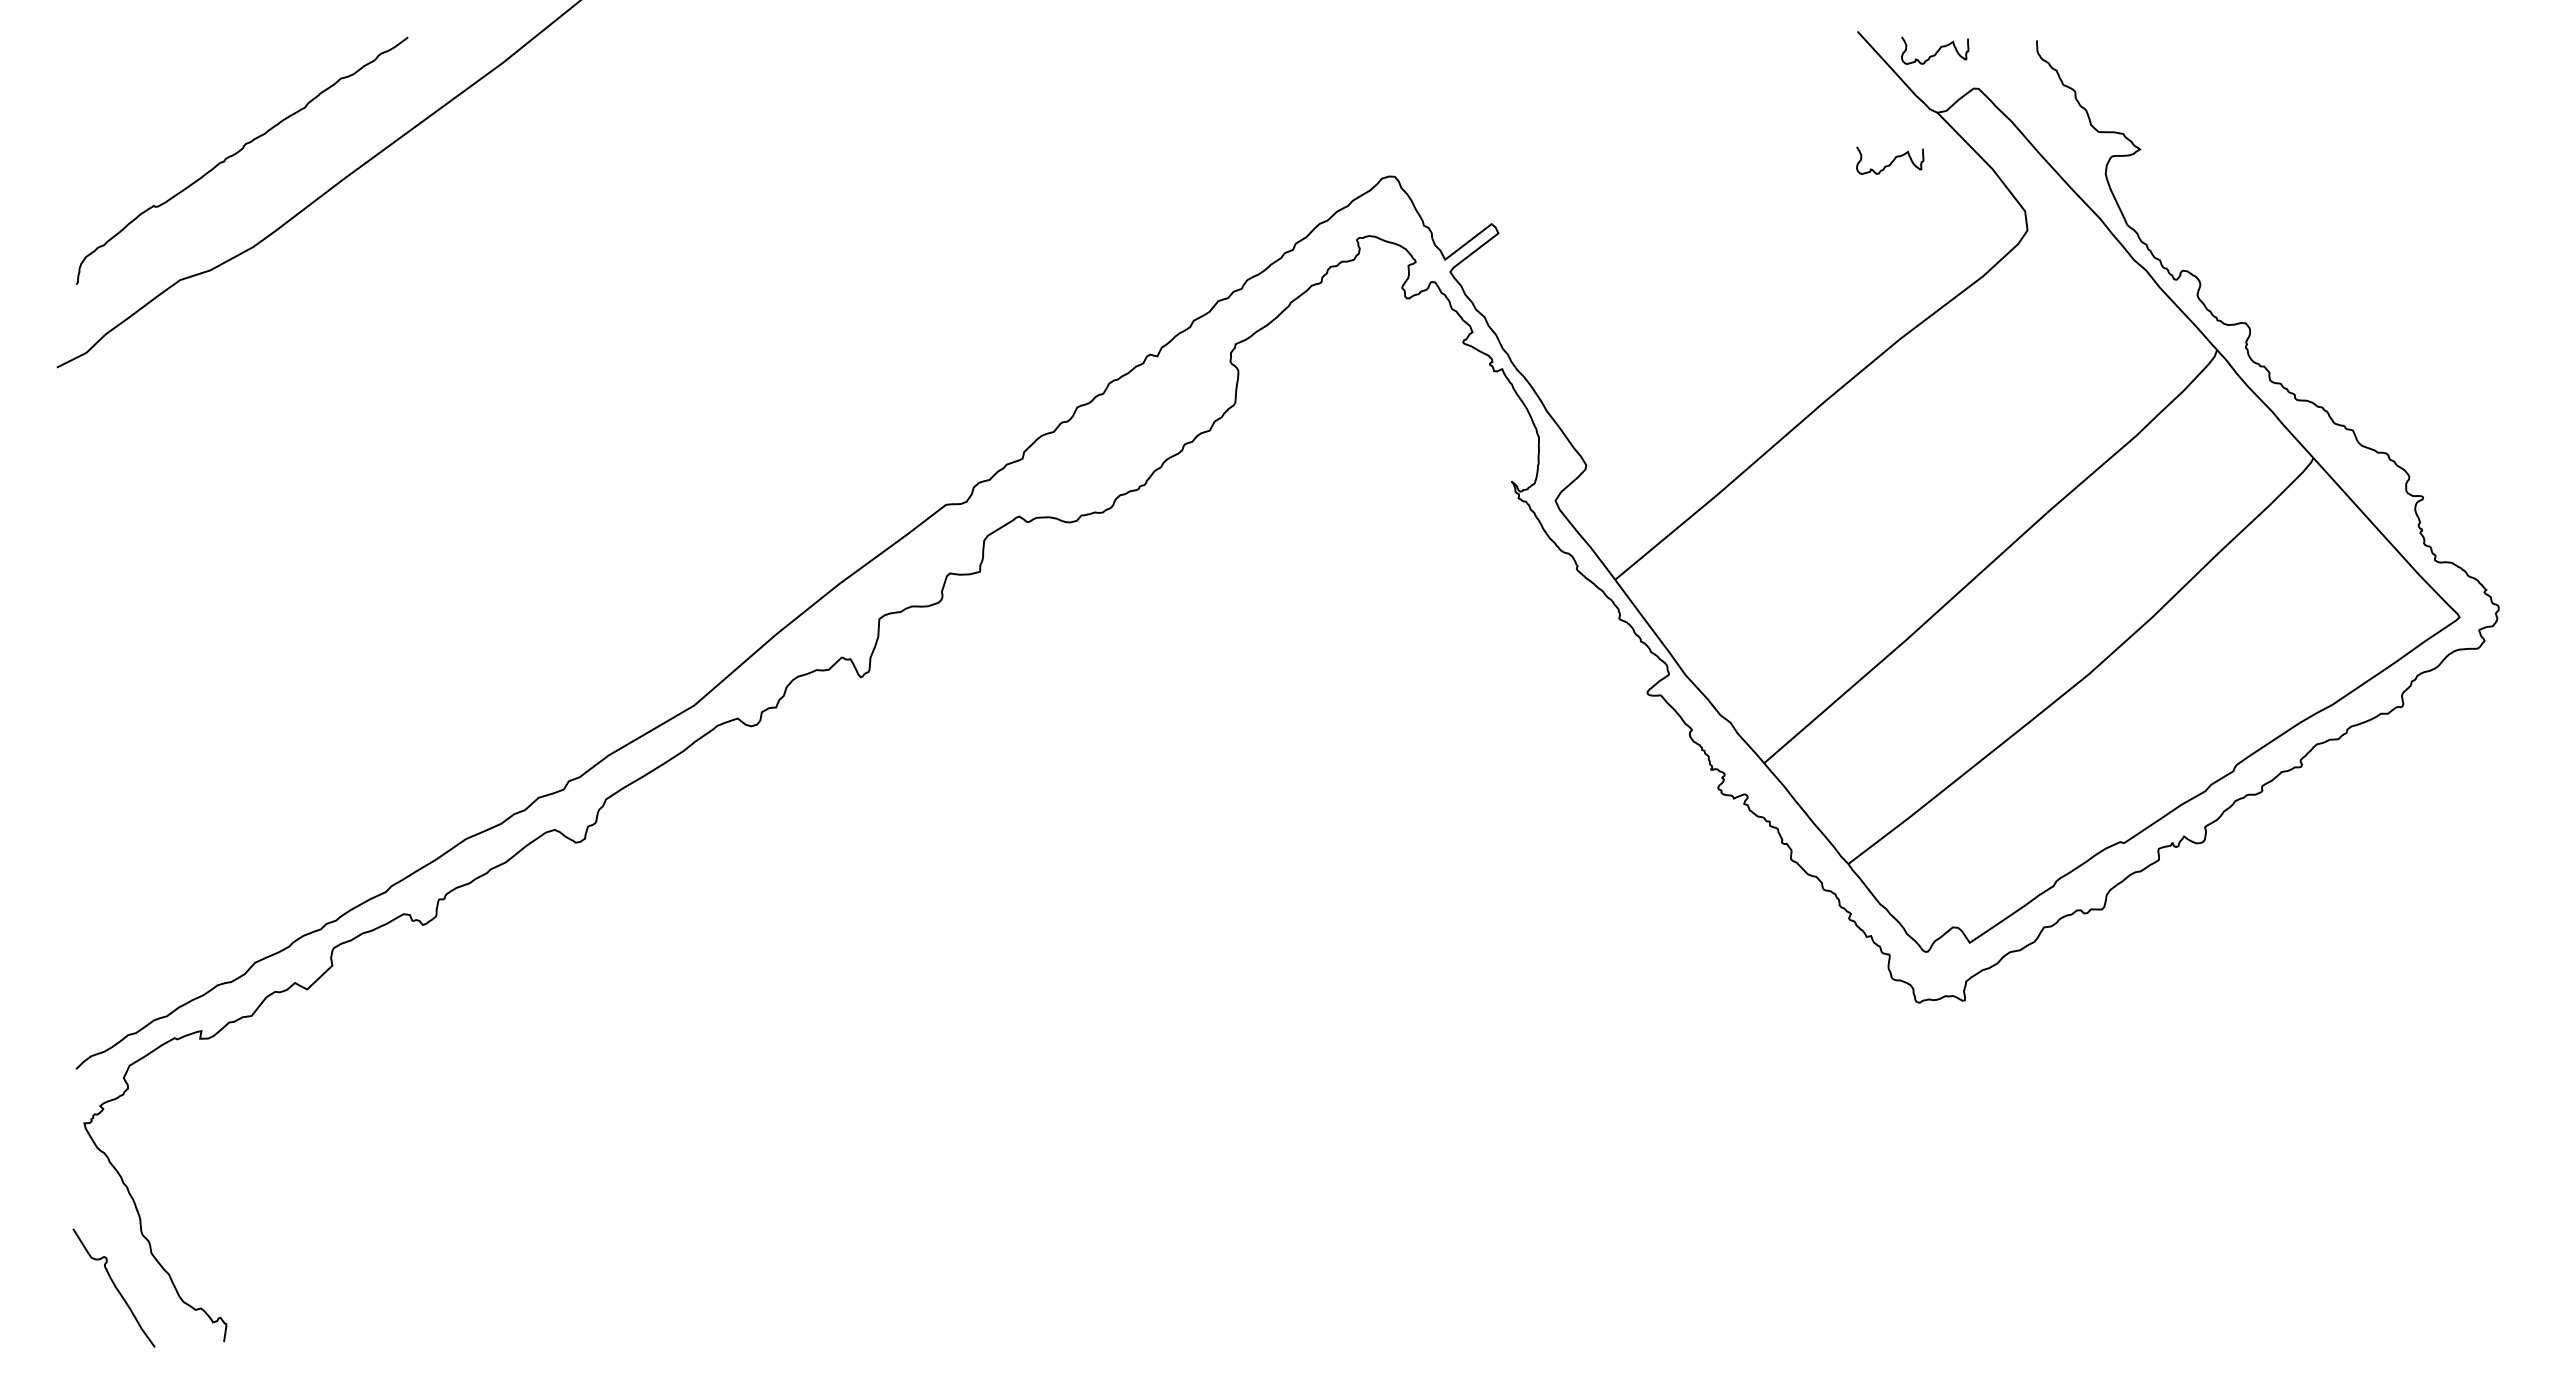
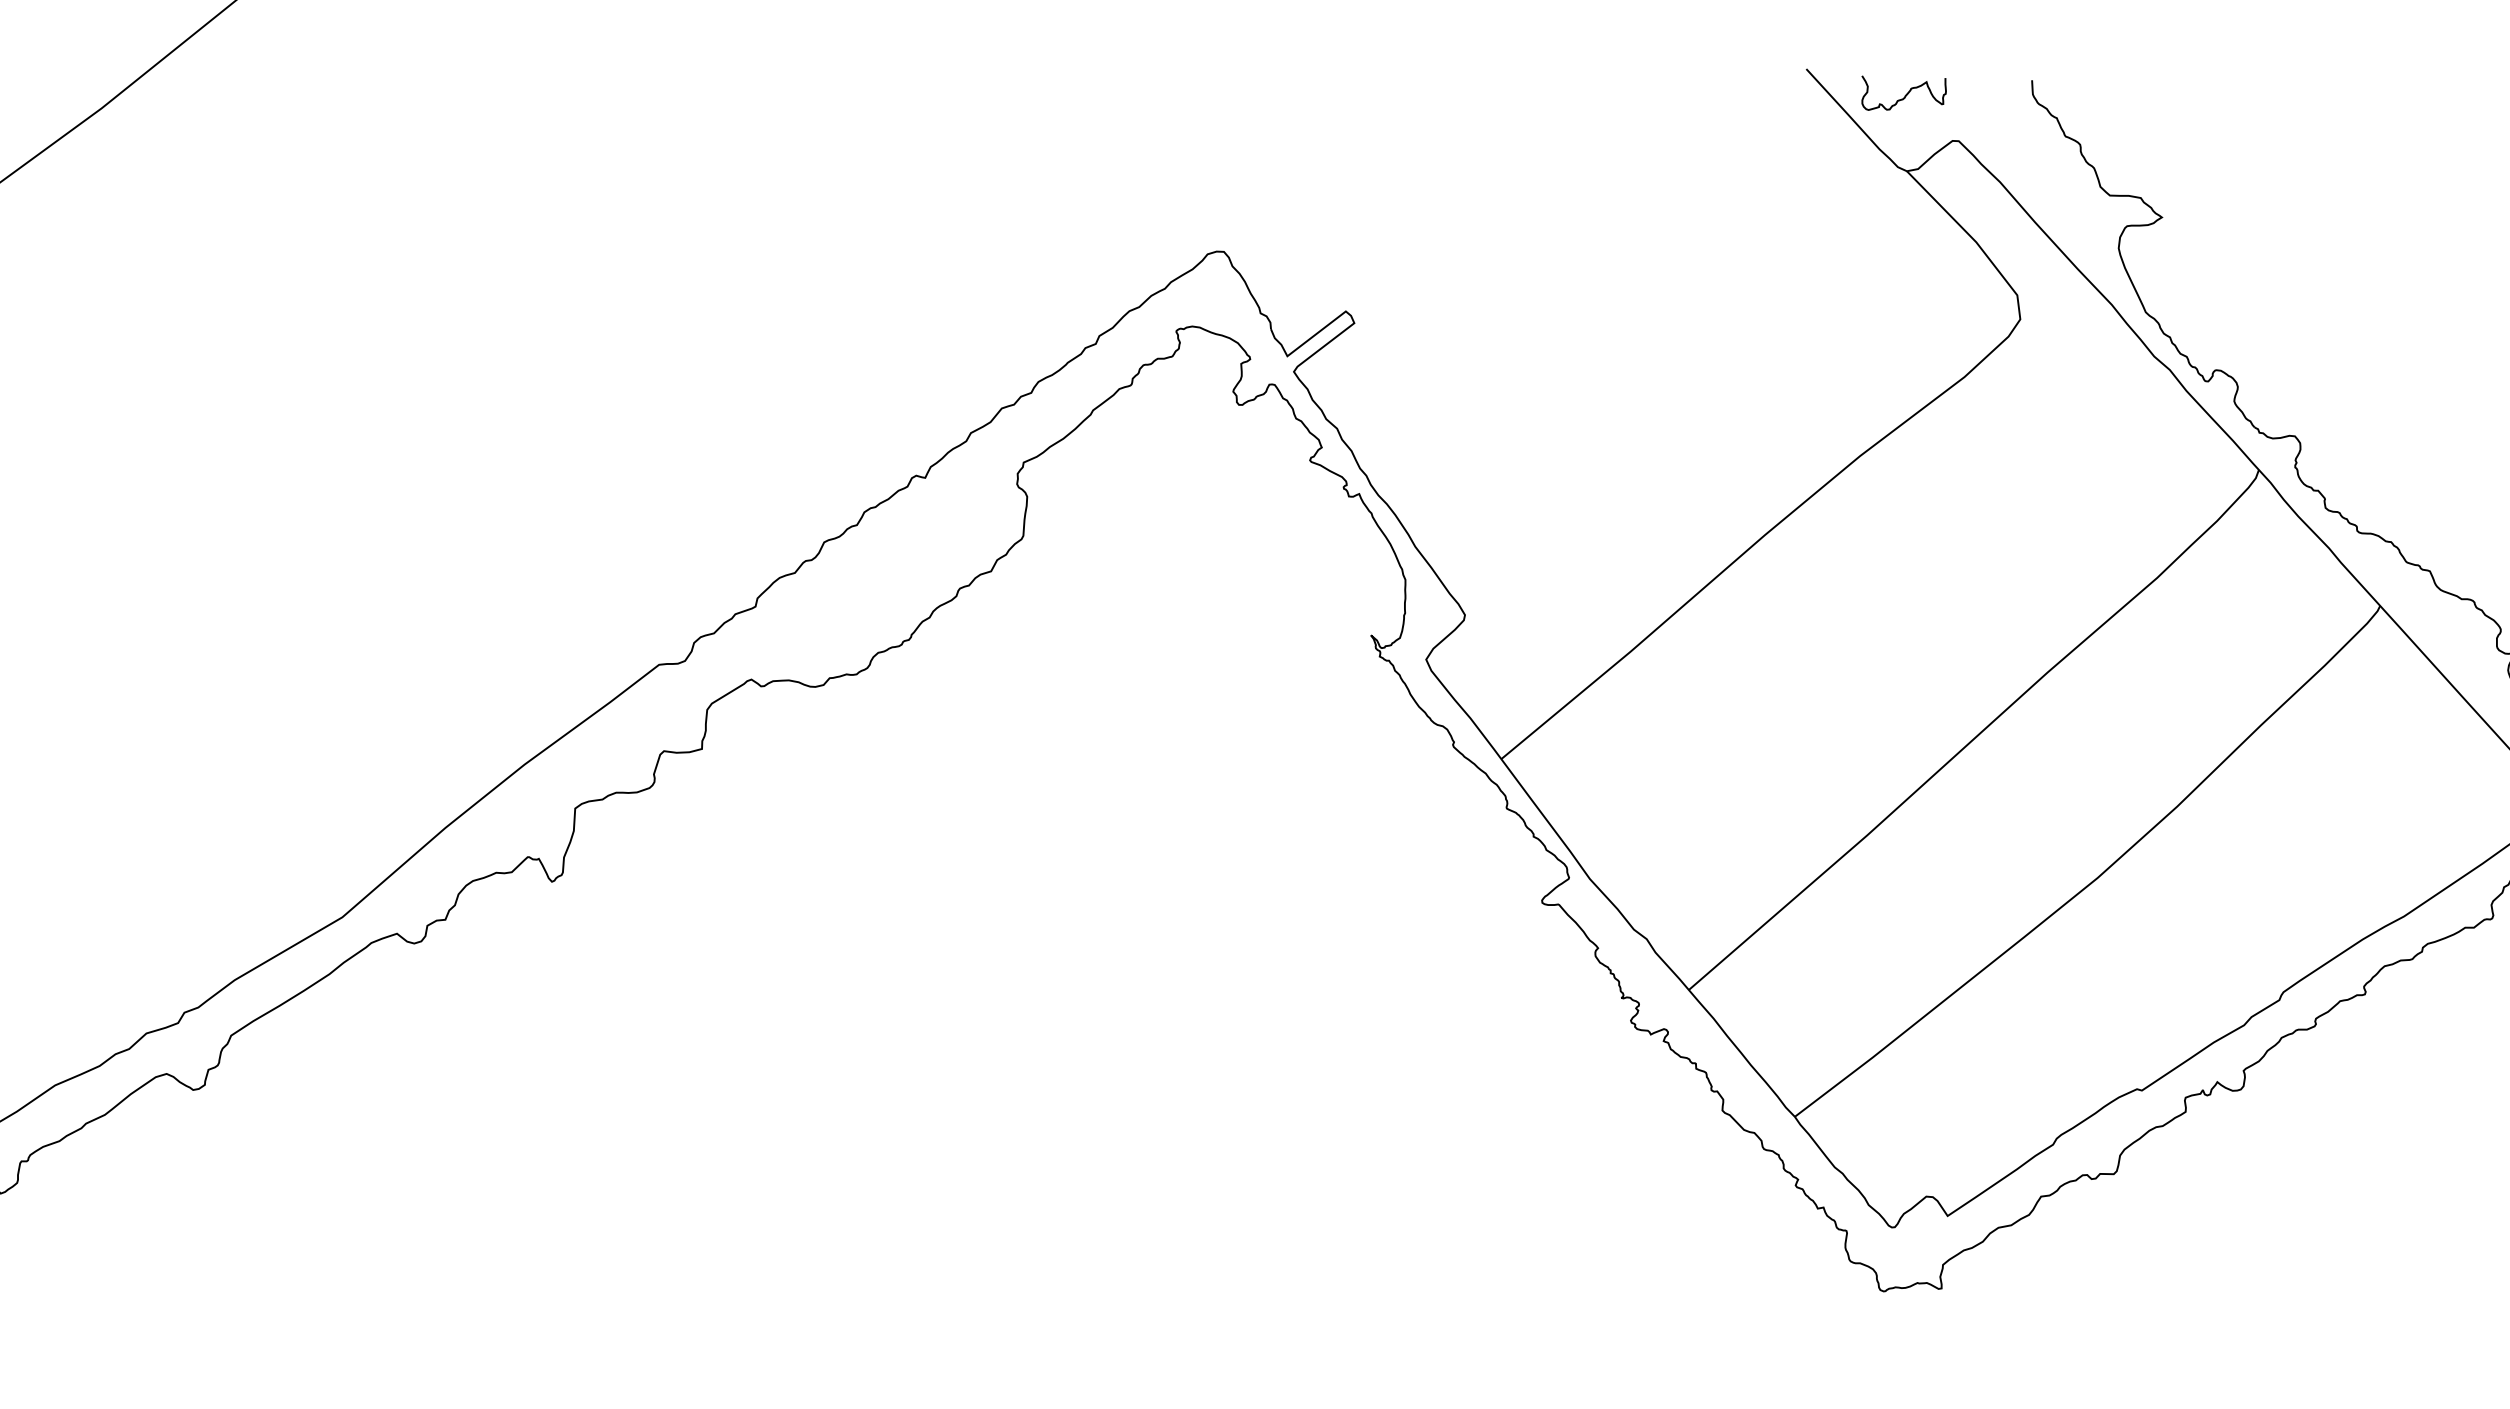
curve: (1891, 161) -> (1849, 232), removed

